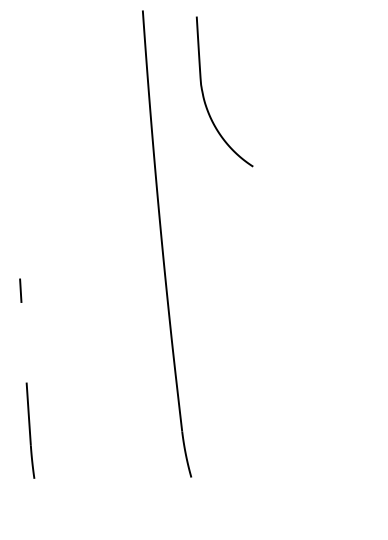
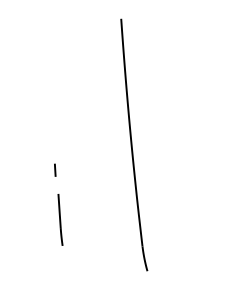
curve: (206, 98) -> (155, 66), removed
line: (30, 429) -> (60, 219), moved

